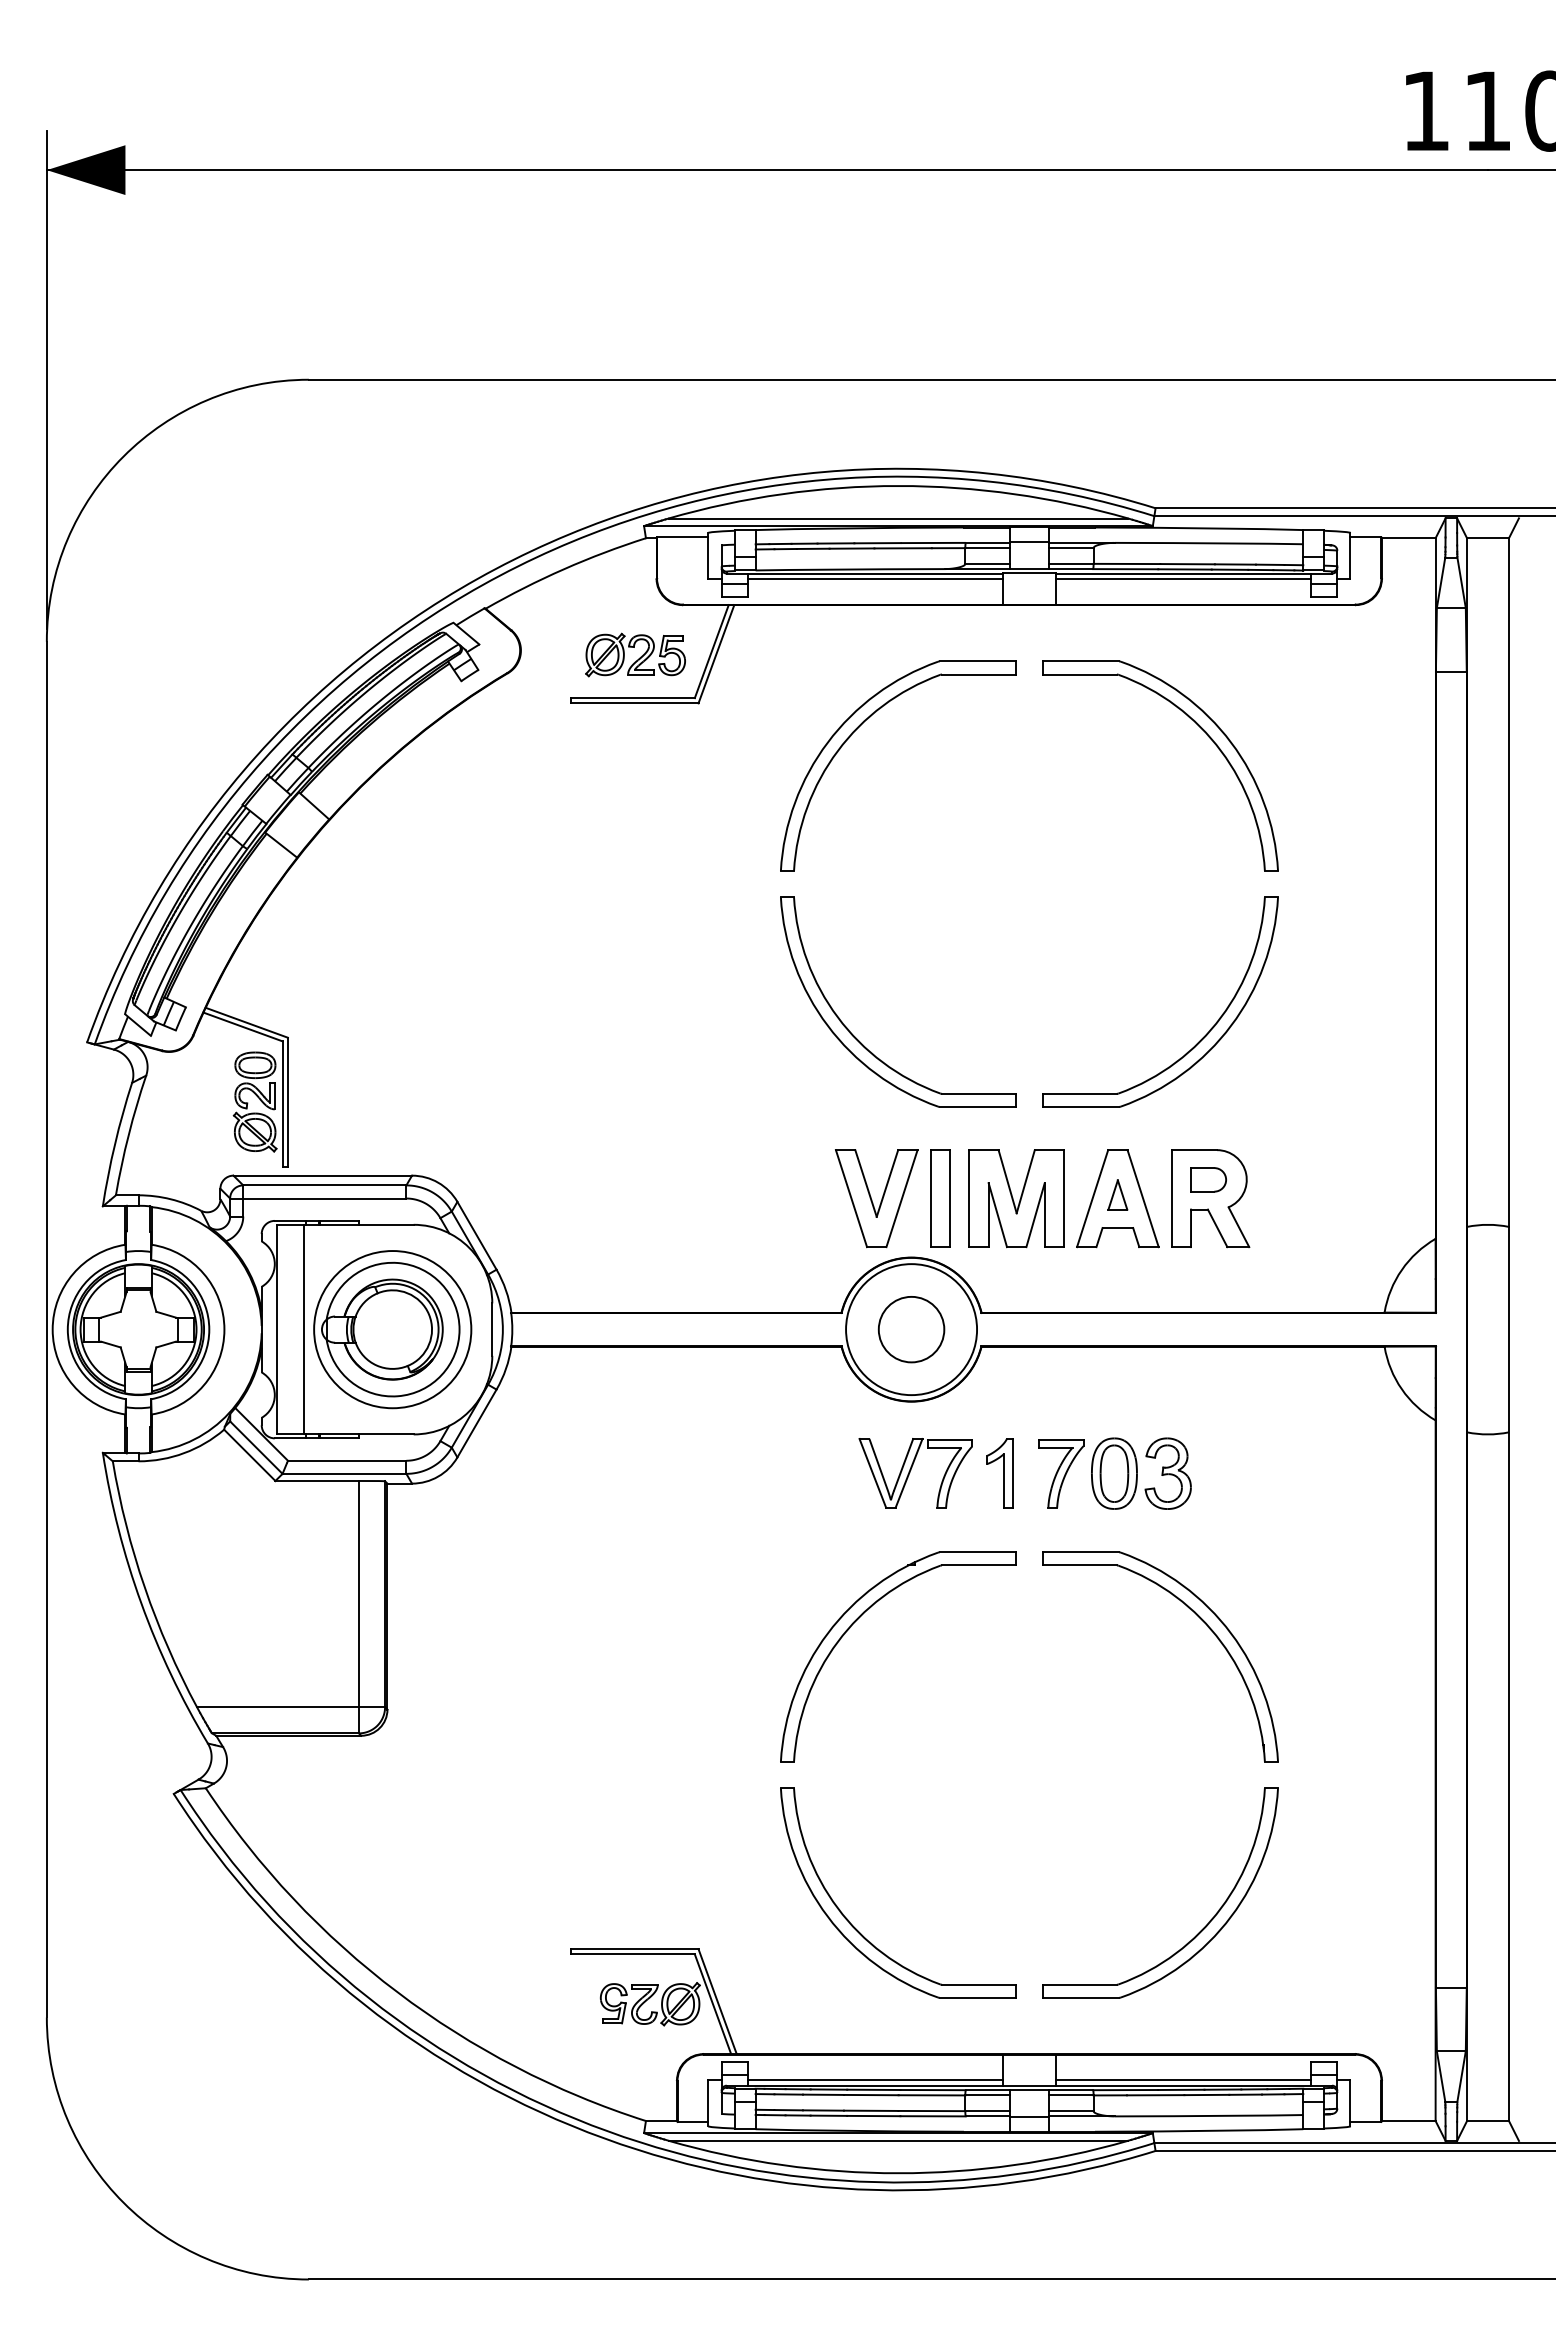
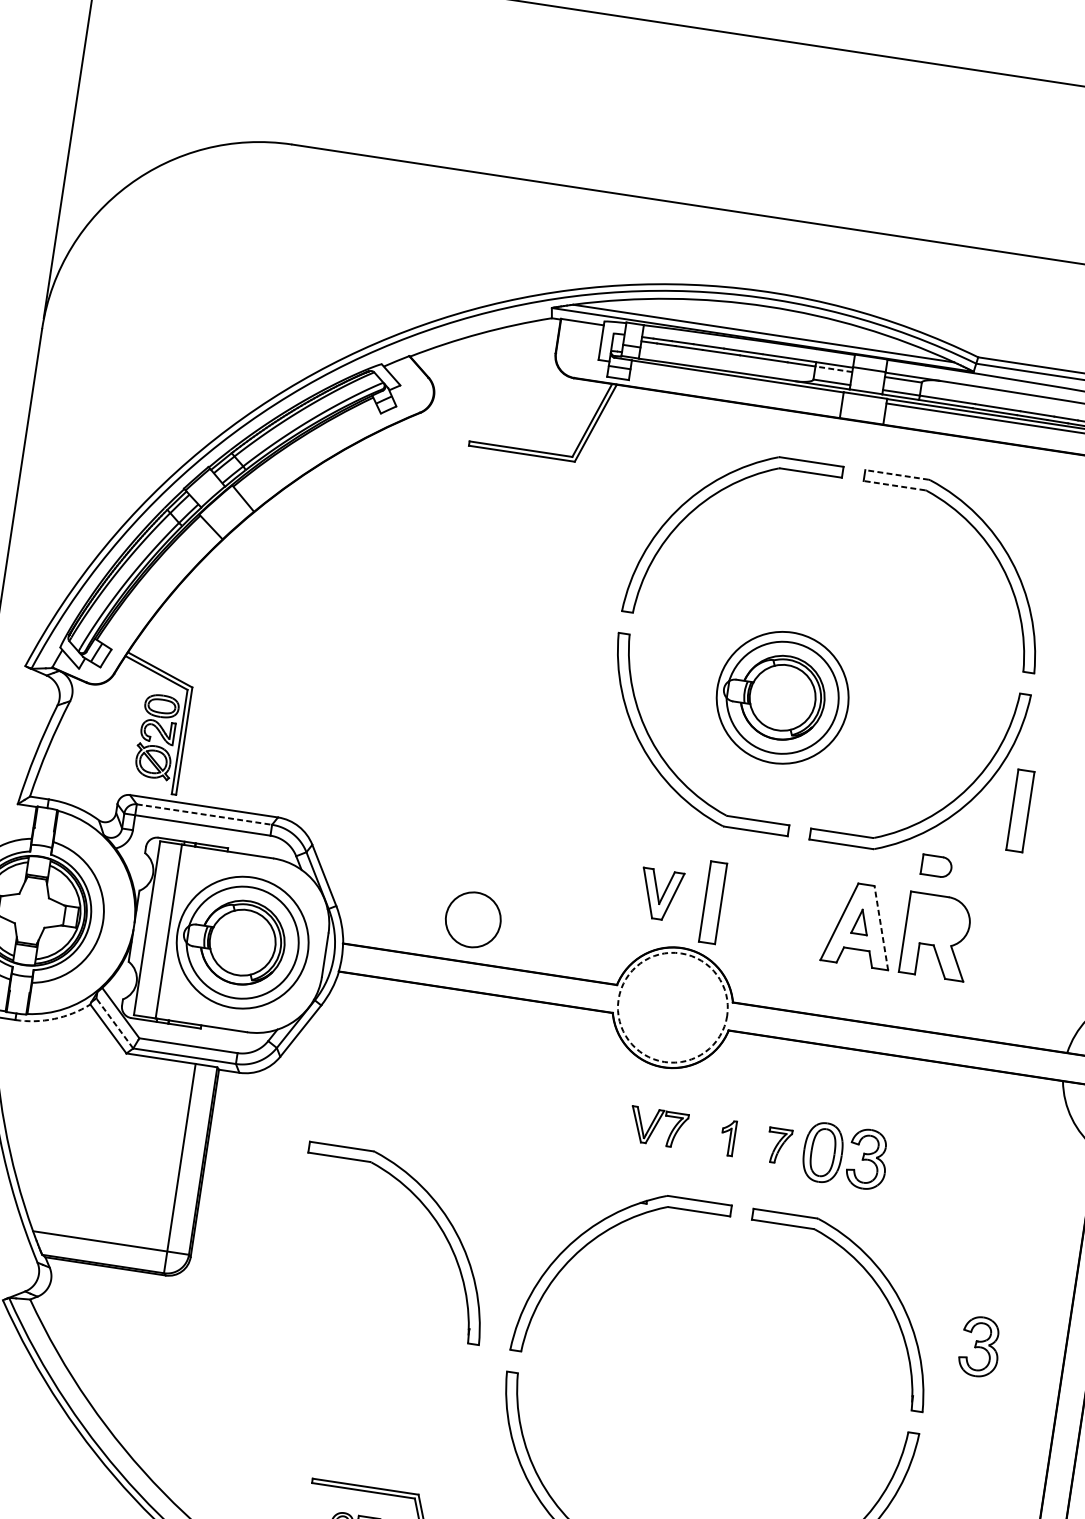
line: (987, 548) -> (833, 369), solid -> dashed
line: (875, 579) -> (737, 381), removed
part: (635, 654) -> (528, 413), removed
line: (1080, 661) -> (896, 474), solid -> dashed
line: (1079, 674) -> (894, 485), solid -> dashed
part: (985, 944) -> (782, 697), added
part: (1286, 1035) -> (1020, 810), added
part: (1208, 1179) -> (936, 866), moved
line: (324, 1185) -> (204, 814), solid -> dashed
part: (876, 1198) -> (660, 894), size x0.6
part: (1016, 1198) -> (776, 912), removed
line: (1143, 1198) -> (881, 928), solid -> dashed
circle: (911, 1329) -> (473, 919), moved
circle: (911, 1329) -> (672, 1007), solid -> dashed
line: (256, 1447) -> (114, 1023), solid -> dashed
arc: (184, 1453) -> (54, 1019), solid -> dashed
part: (915, 1473) -> (658, 1127), size x0.6
part: (999, 1473) -> (727, 1138), size x0.6
part: (1061, 1473) -> (779, 1145), size x0.6
part: (663, 1617) -> (431, 1215), added
part: (1333, 1674) -> (979, 1346), added

